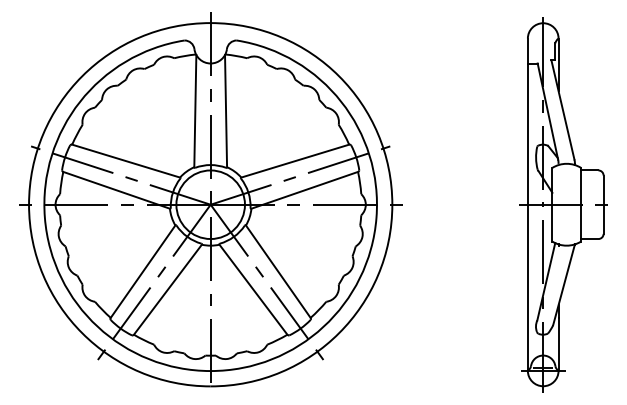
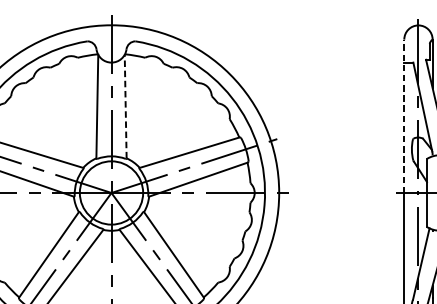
line: (226, 110) -> (126, 105), solid -> dashed
line: (527, 121) -> (403, 116), solid -> dashed

